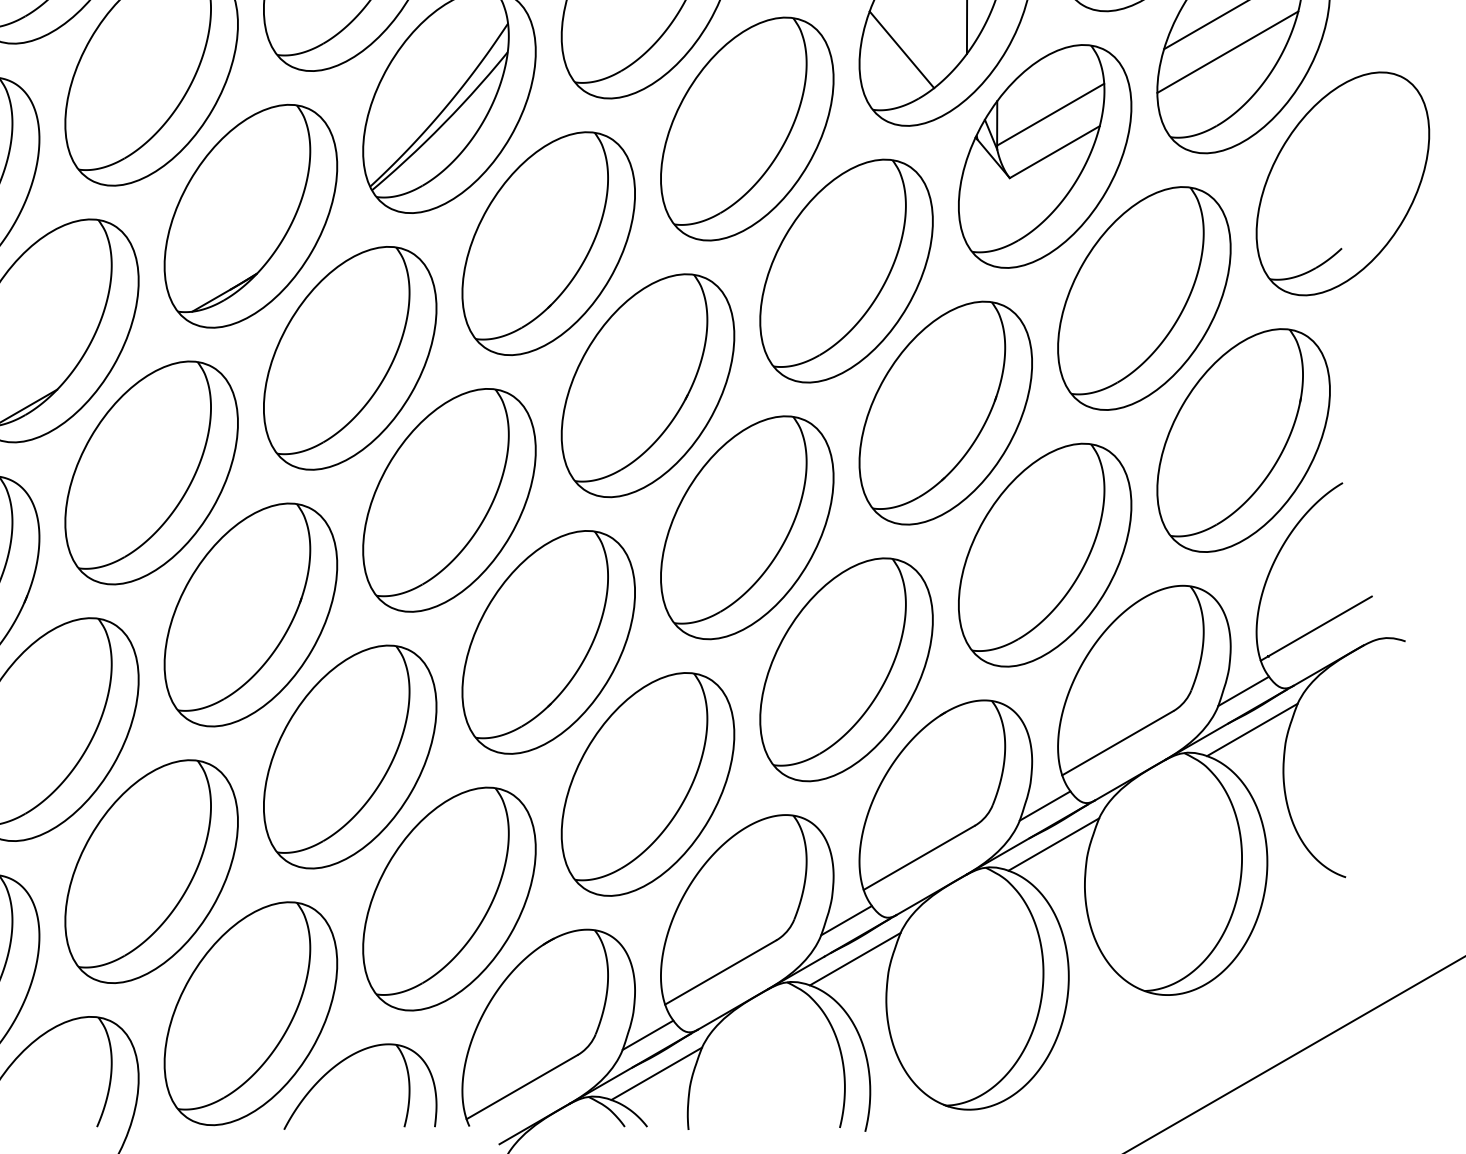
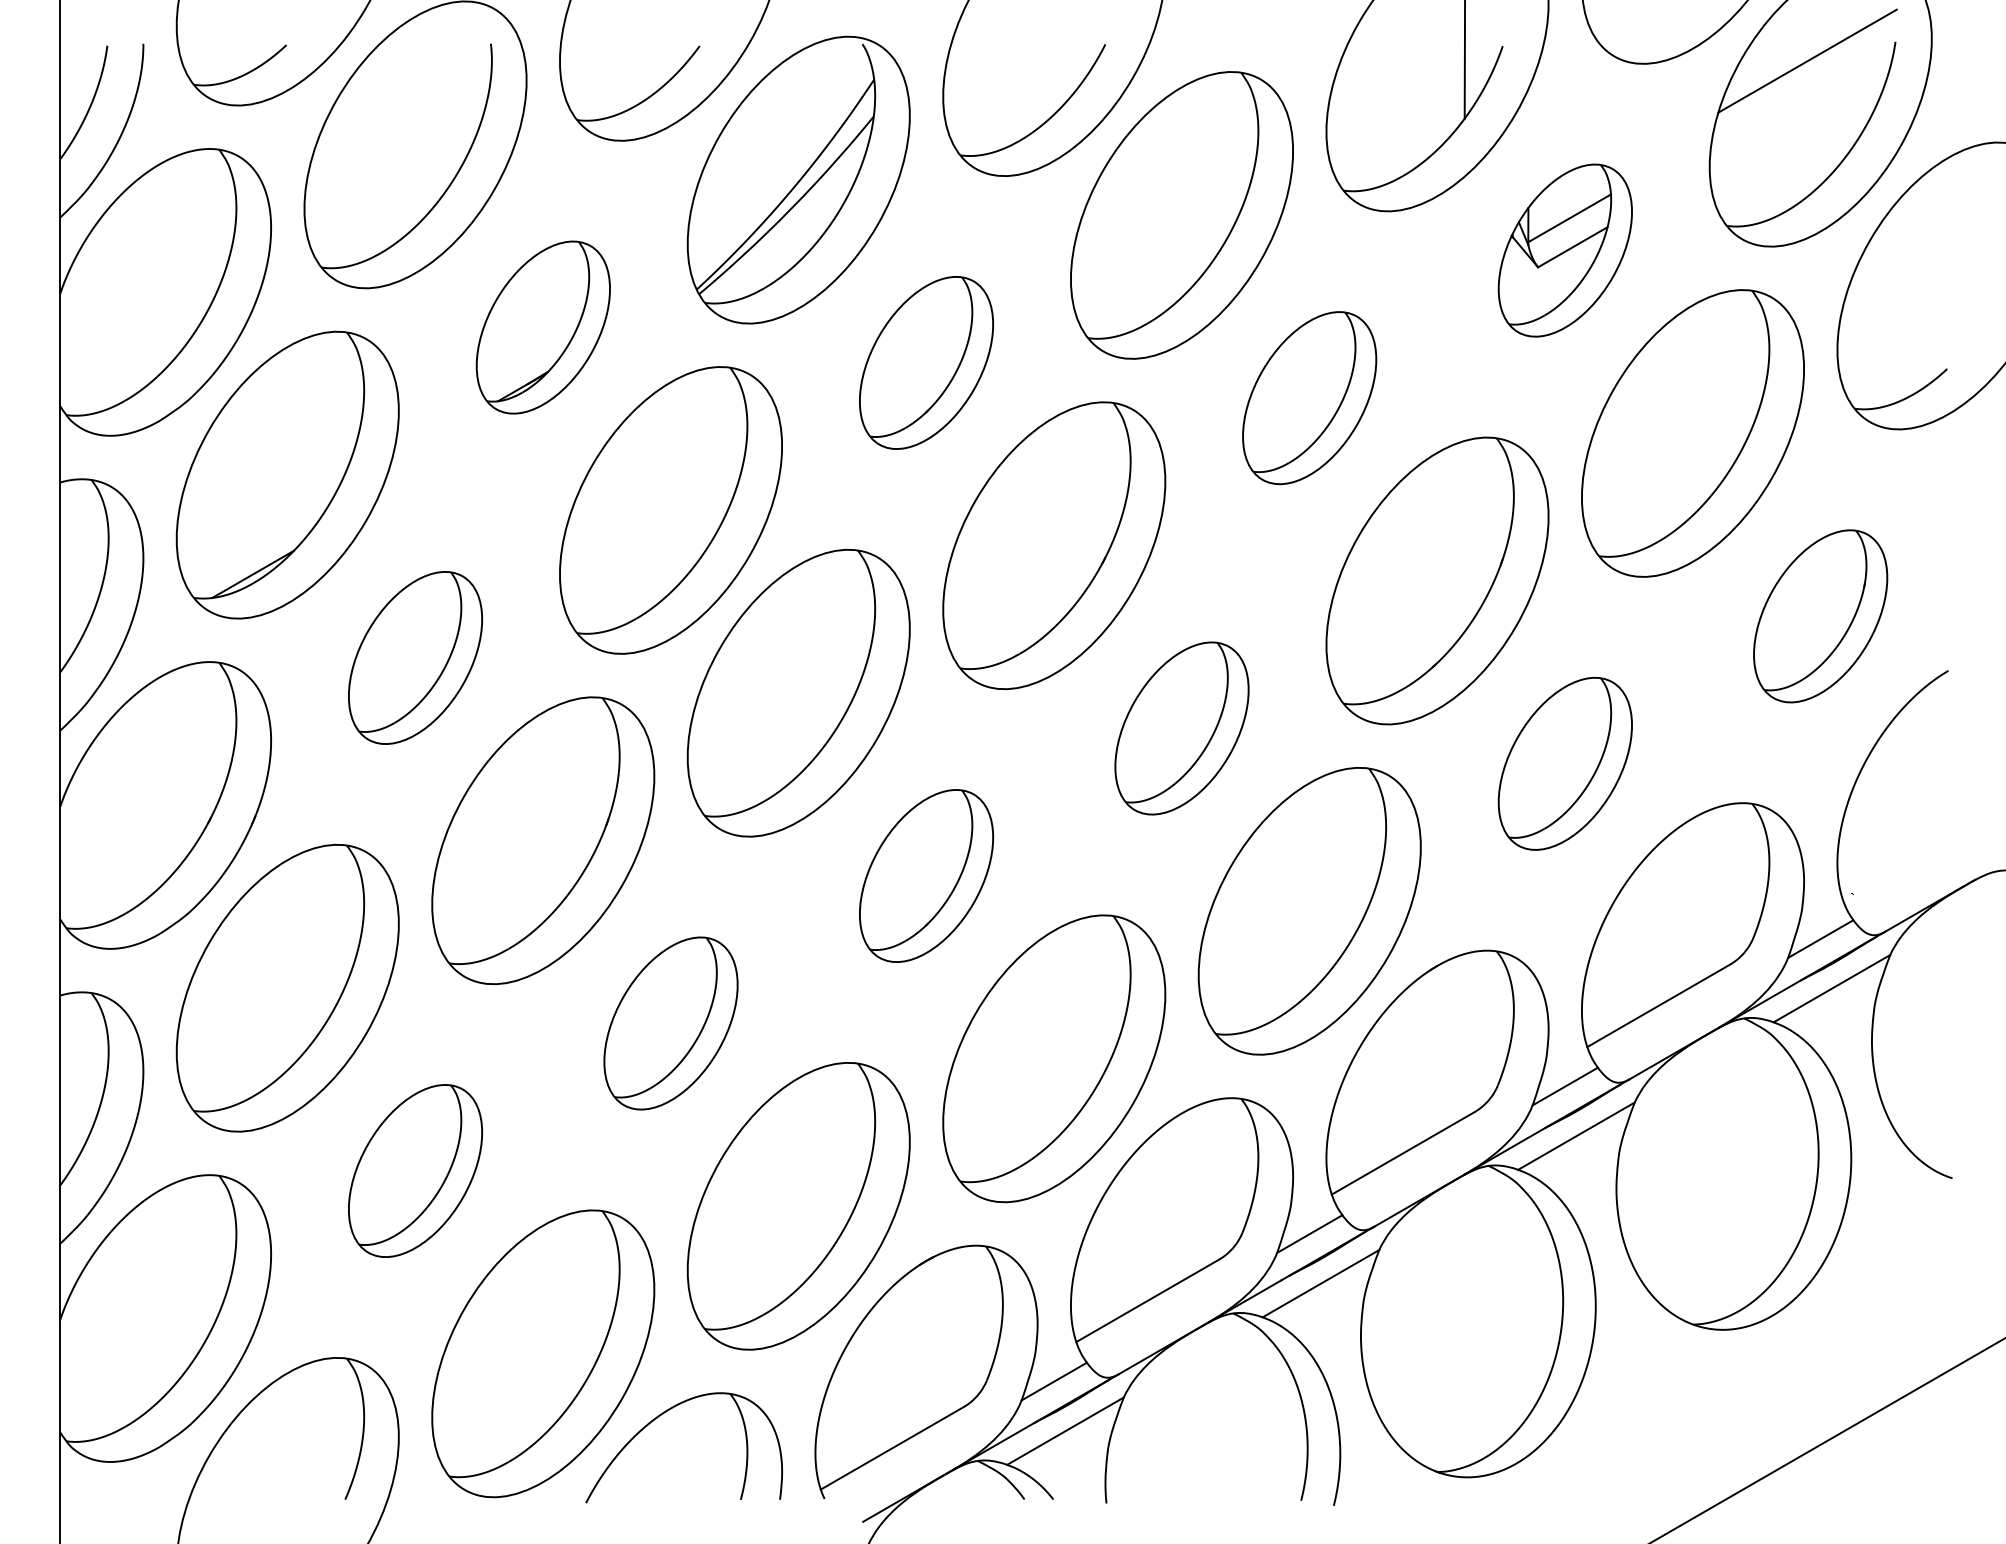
line: (901, 49) -> (1380, 113), removed
line: (1227, 52) -> (1800, 116), removed
part: (1045, 156) -> (1565, 250), size x0.6
part: (251, 216) -> (543, 327), size x0.6
part: (548, 243) -> (926, 362), size x0.6
part: (846, 270) -> (1309, 397), size x0.6
part: (1243, 440) -> (1820, 616), size x0.6
part: (151, 472) -> (415, 657), size x0.6
part: (746, 527) -> (1181, 728), size x0.6
part: (1045, 554) -> (1565, 763), size x0.6
line: (1315, 628) -> (1913, 858), removed
part: (548, 642) -> (926, 875), size x0.6
part: (349, 757) -> (670, 1023), size x0.6
part: (151, 871) -> (415, 1170), size x0.6

